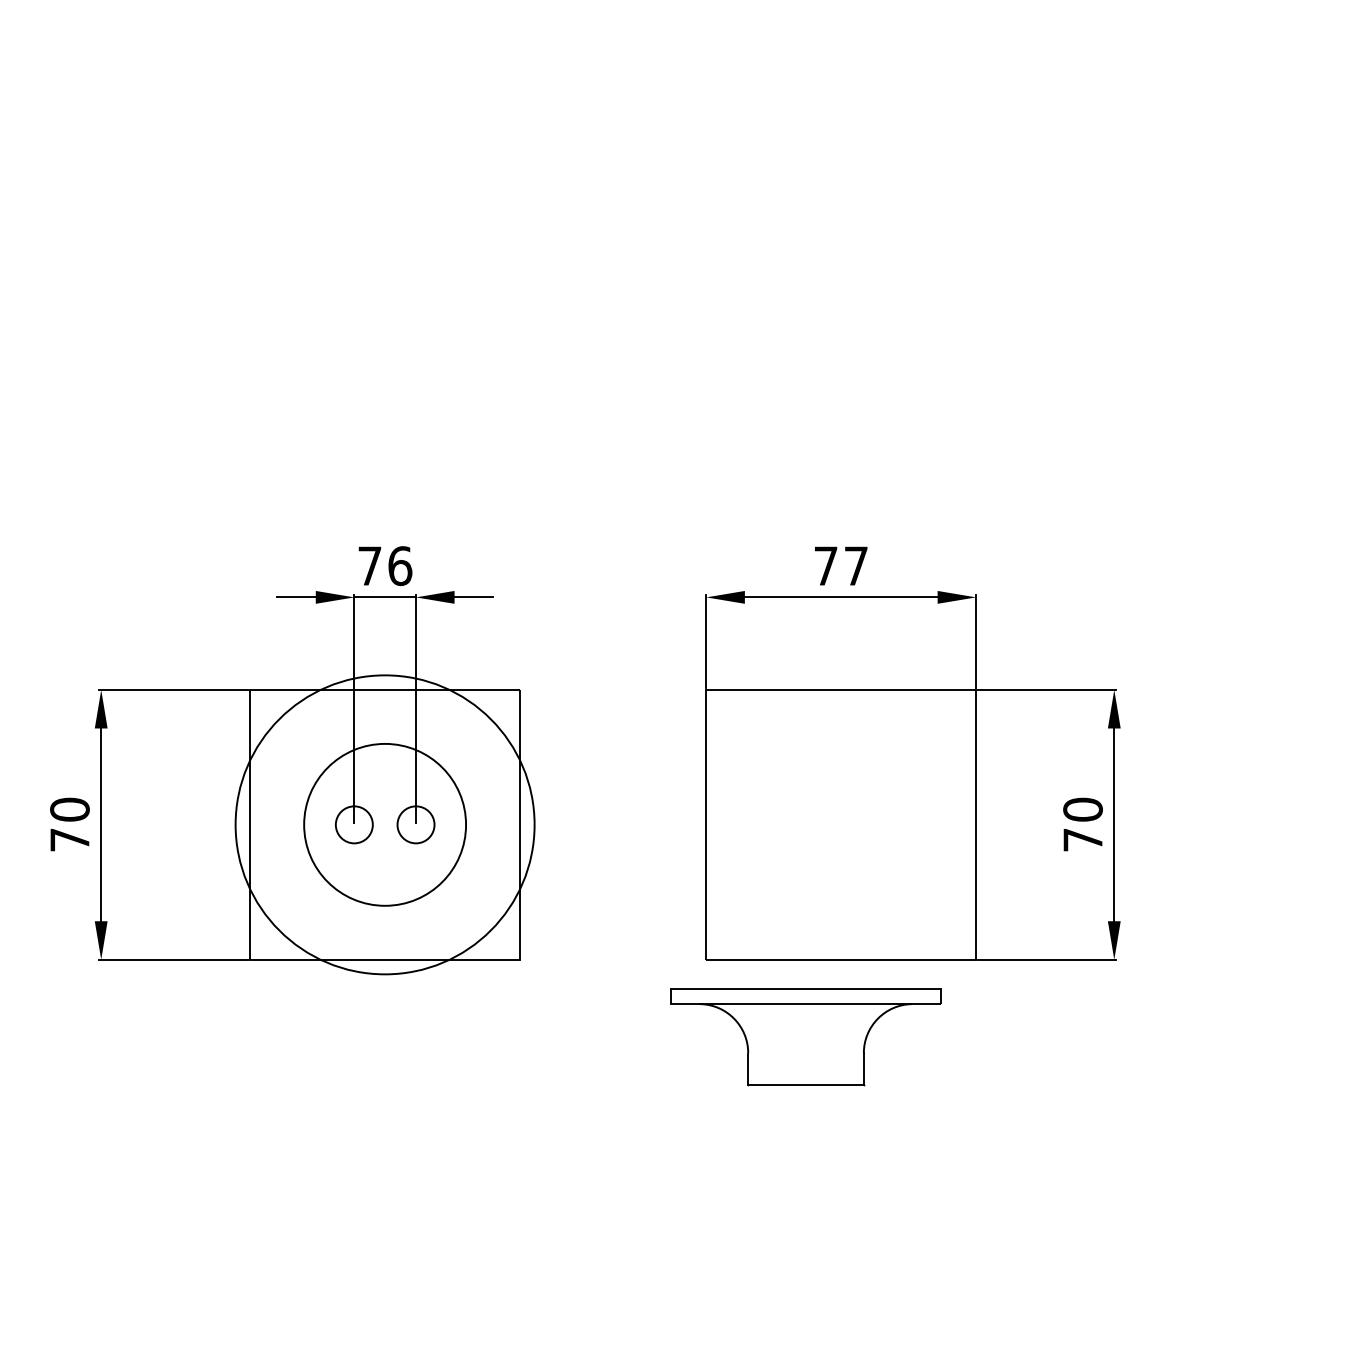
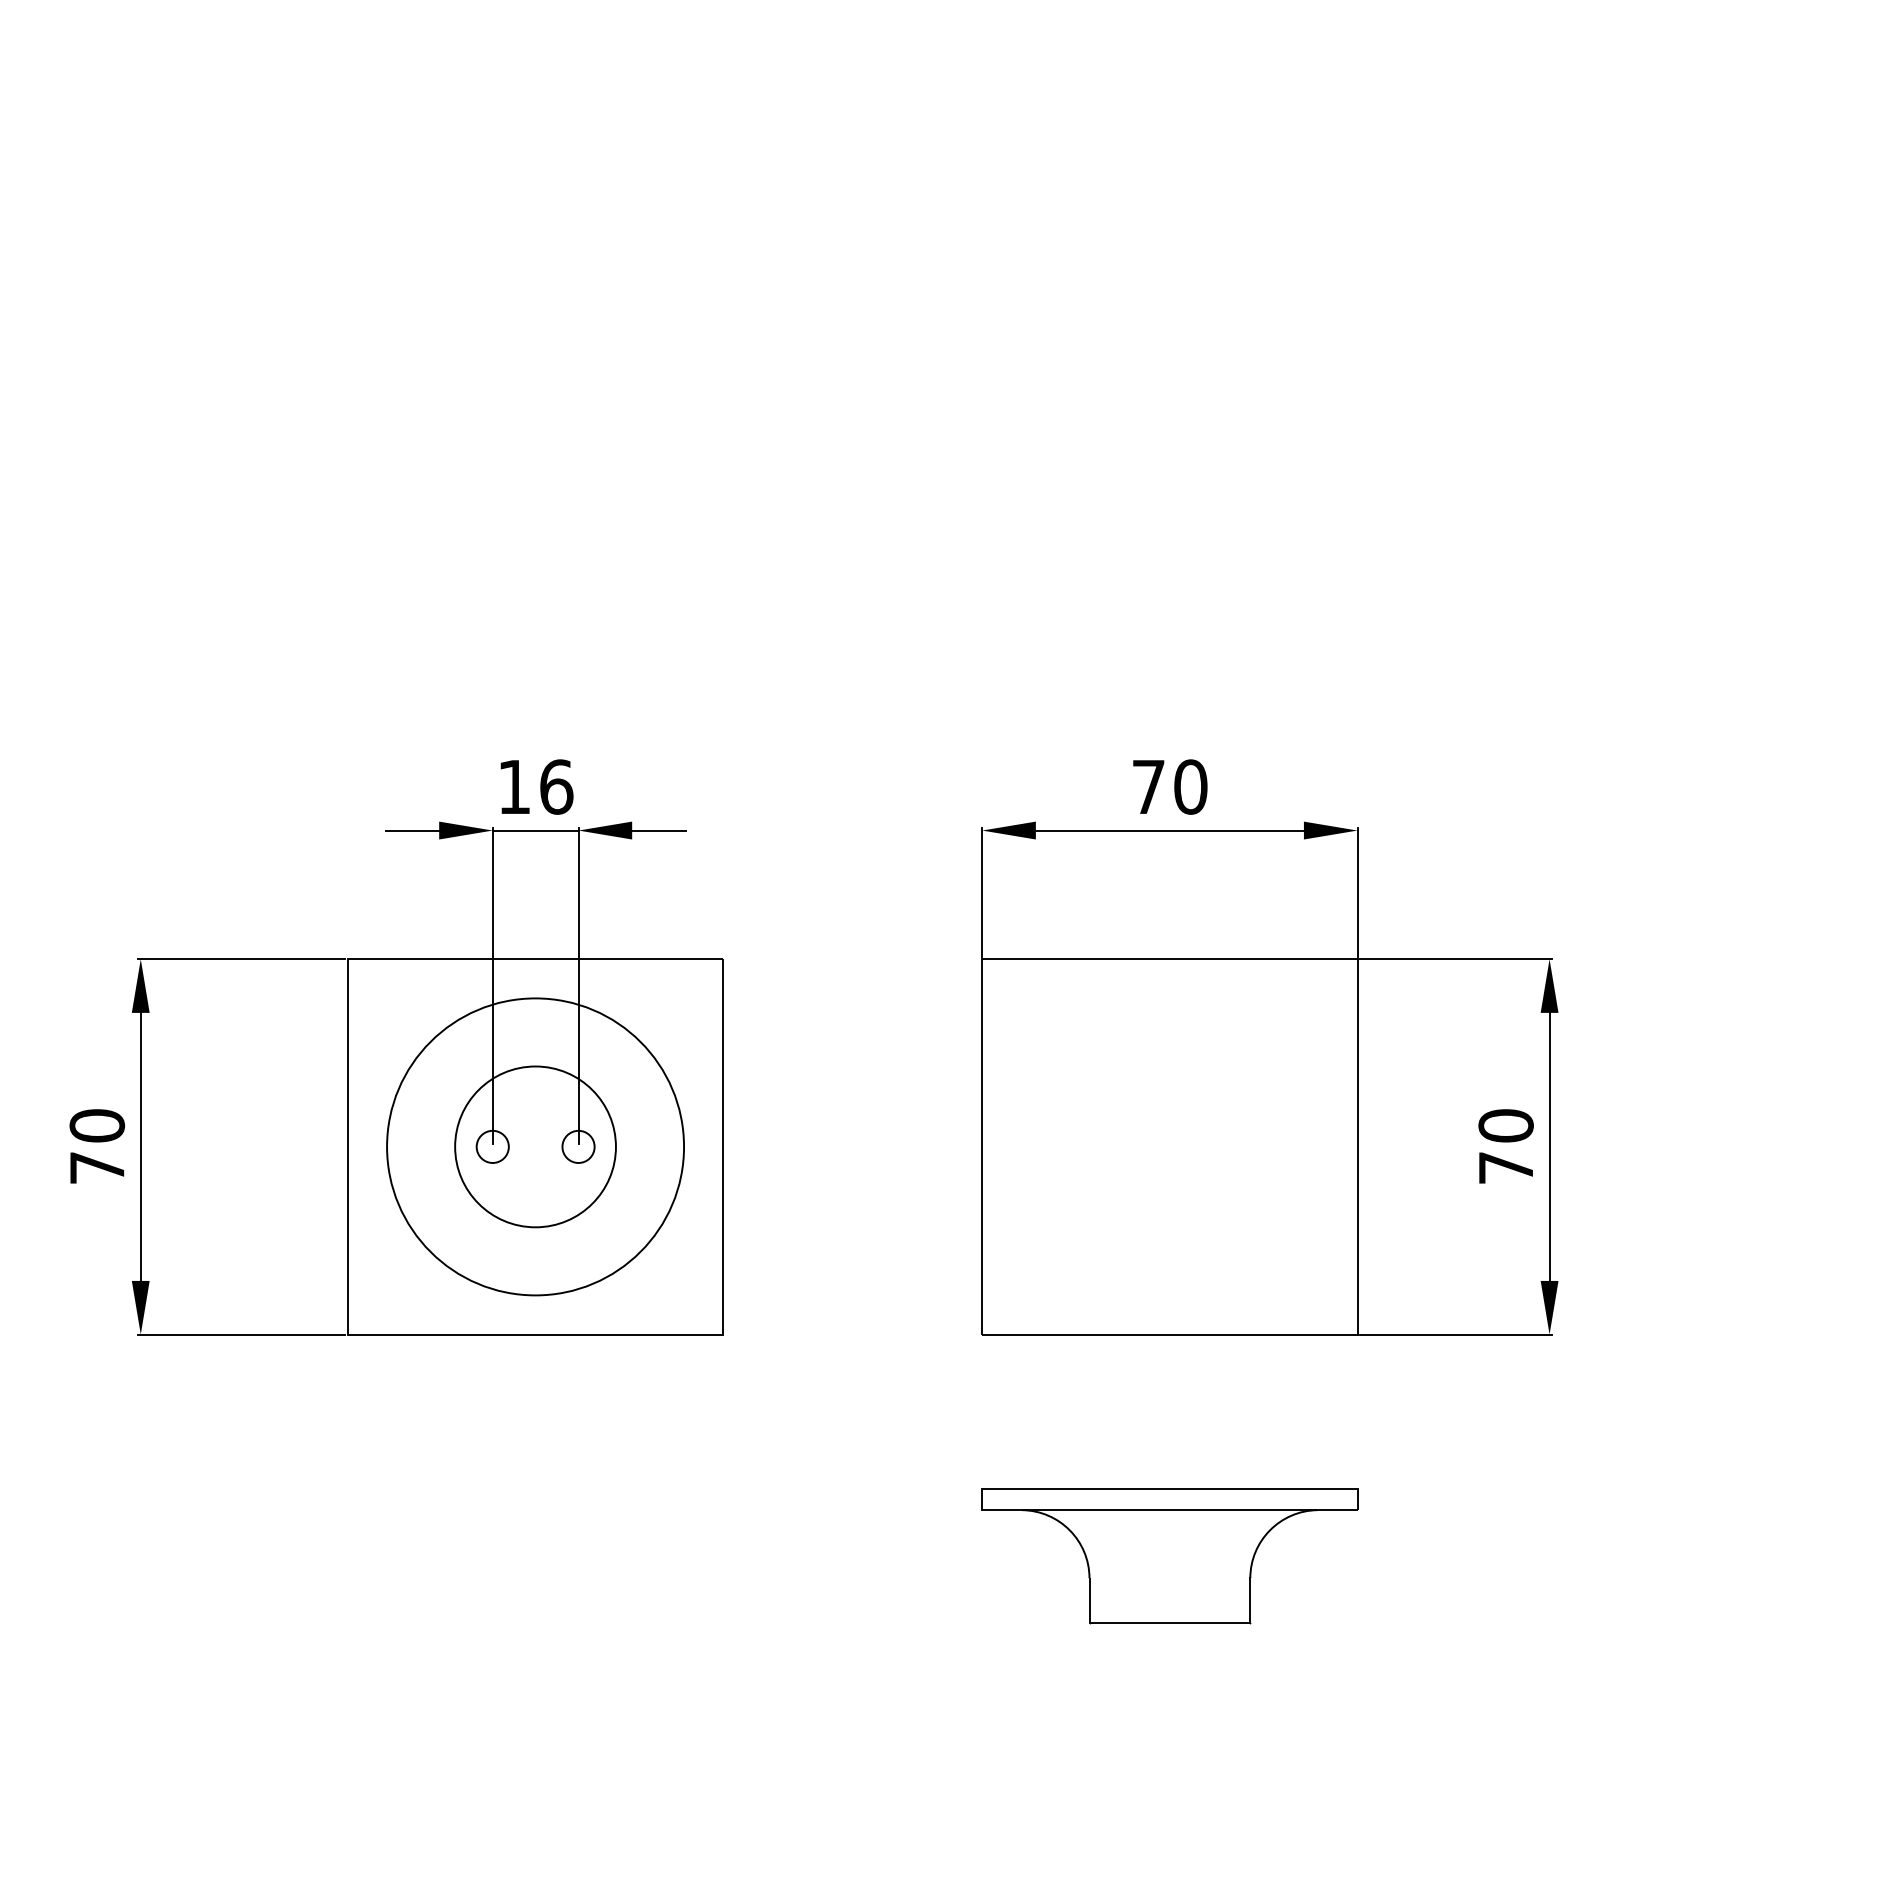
text: (369, 565) -> (514, 786), 76 -> 16
text: (856, 565) -> (1190, 786), 77 -> 70
circle: (354, 824) -> (492, 1146), size x0.62
circle: (385, 824) -> (535, 1146), size x0.71
circle: (385, 824) -> (535, 1146), size x0.71
circle: (415, 824) -> (578, 1146), size x0.62
part: (805, 1037) -> (1169, 1556), moved

